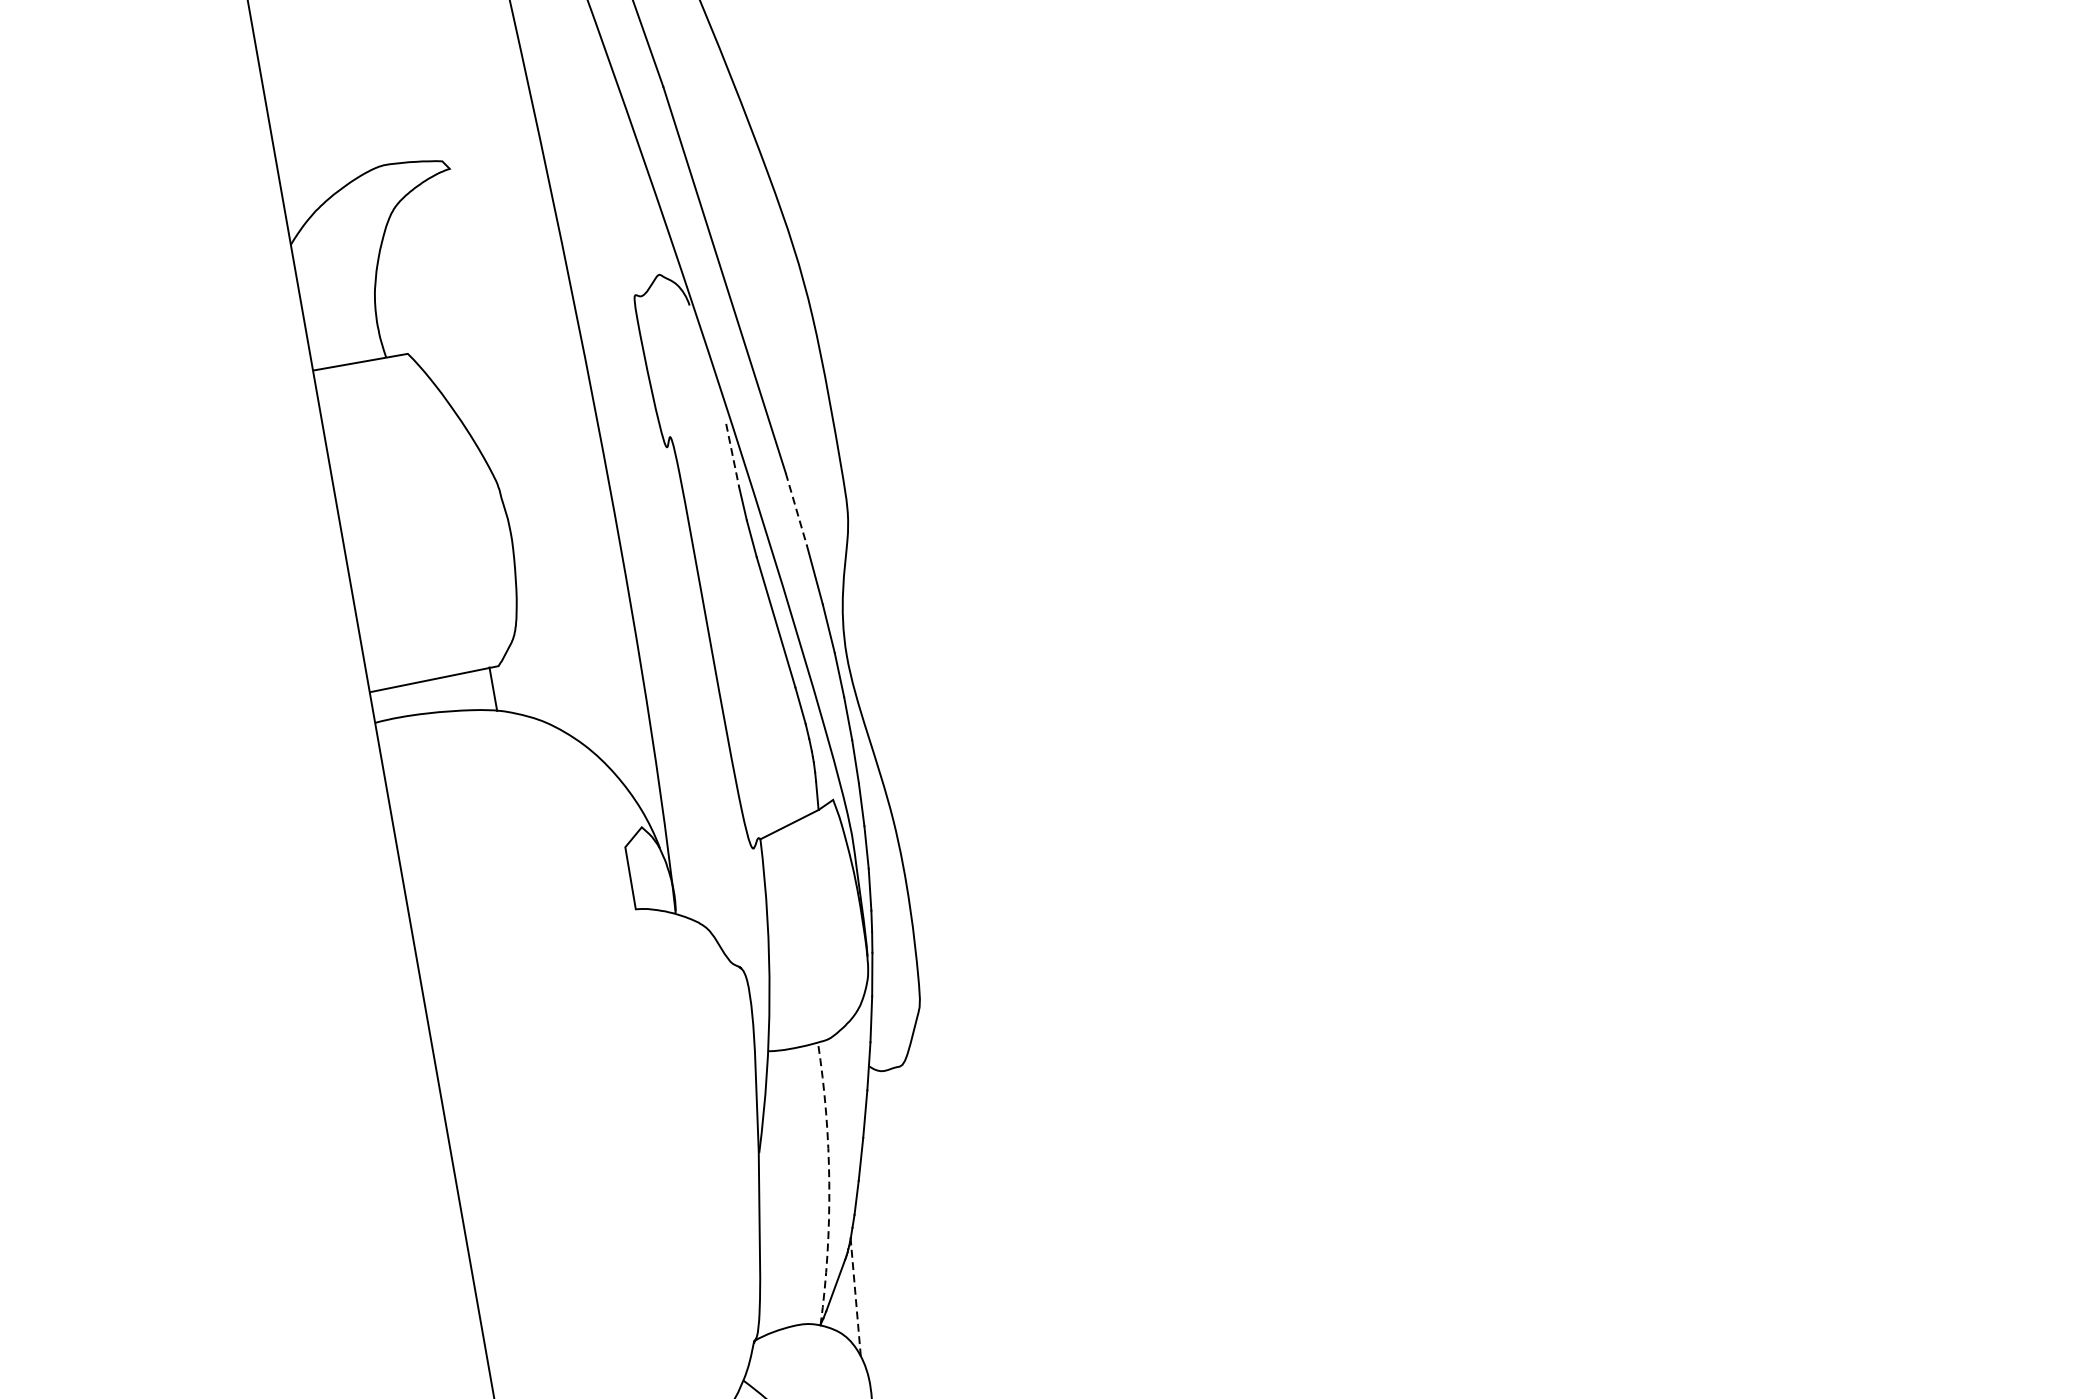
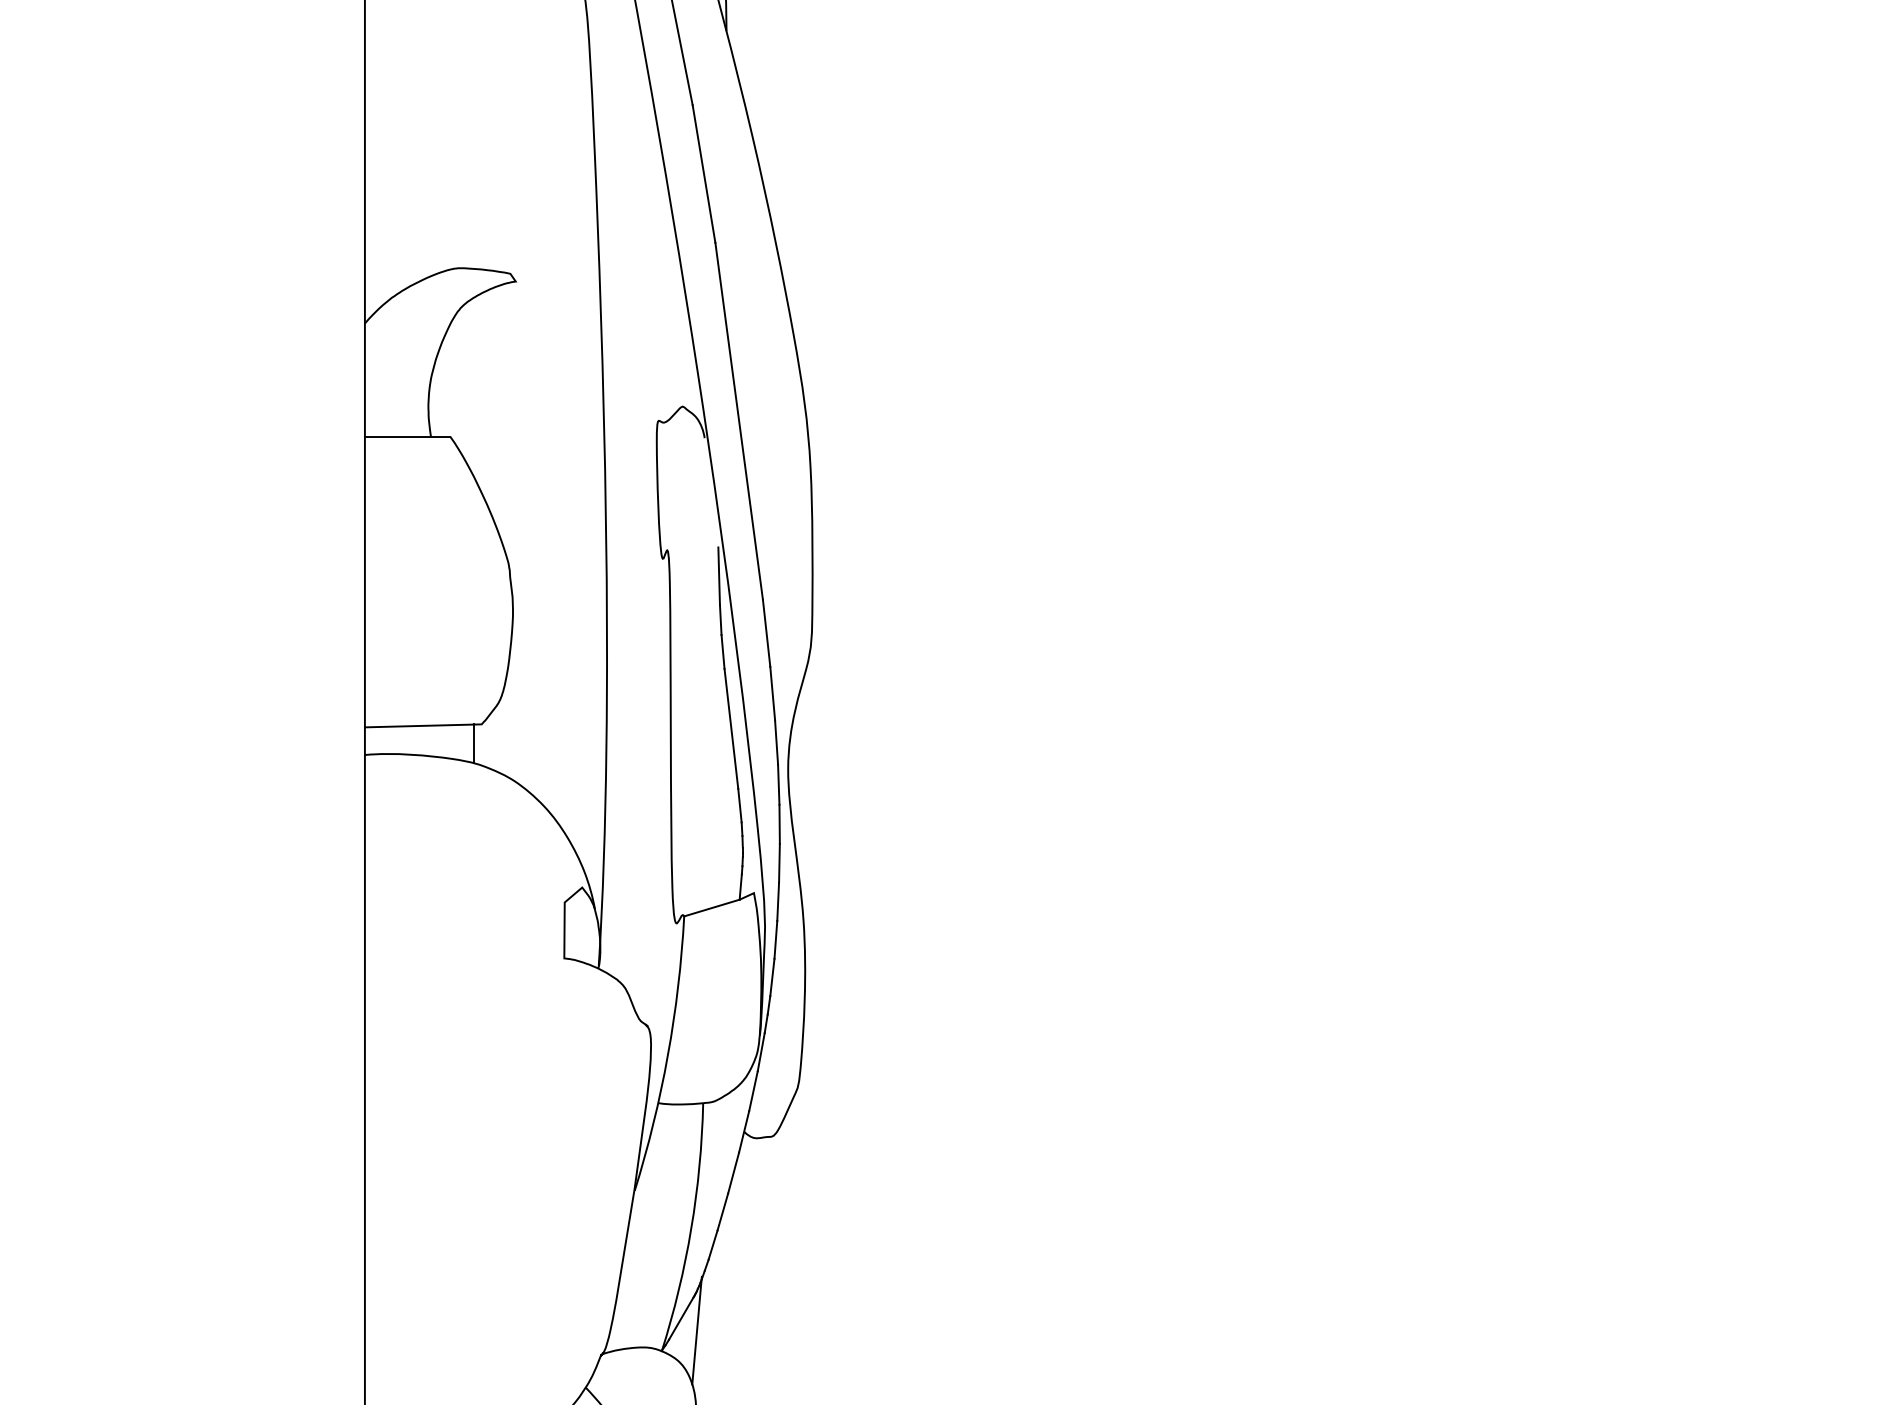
line: (733, 455) -> (719, 576), dashed -> solid
line: (796, 509) -> (766, 633), dashed -> solid
arc: (829, 1183) -> (691, 1228), dashed -> solid
line: (856, 1295) -> (697, 1330), dashed -> solid

